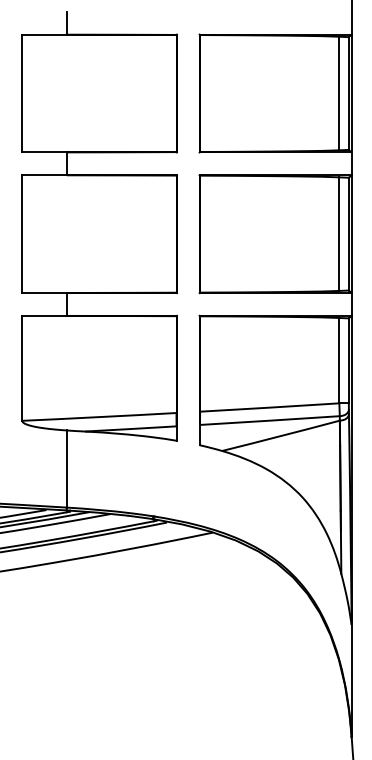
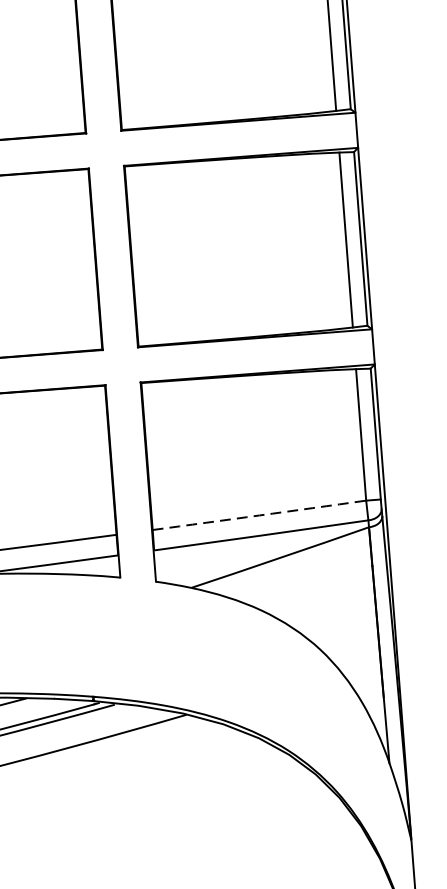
arc: (269, 407) -> (259, 515), solid -> dashed

